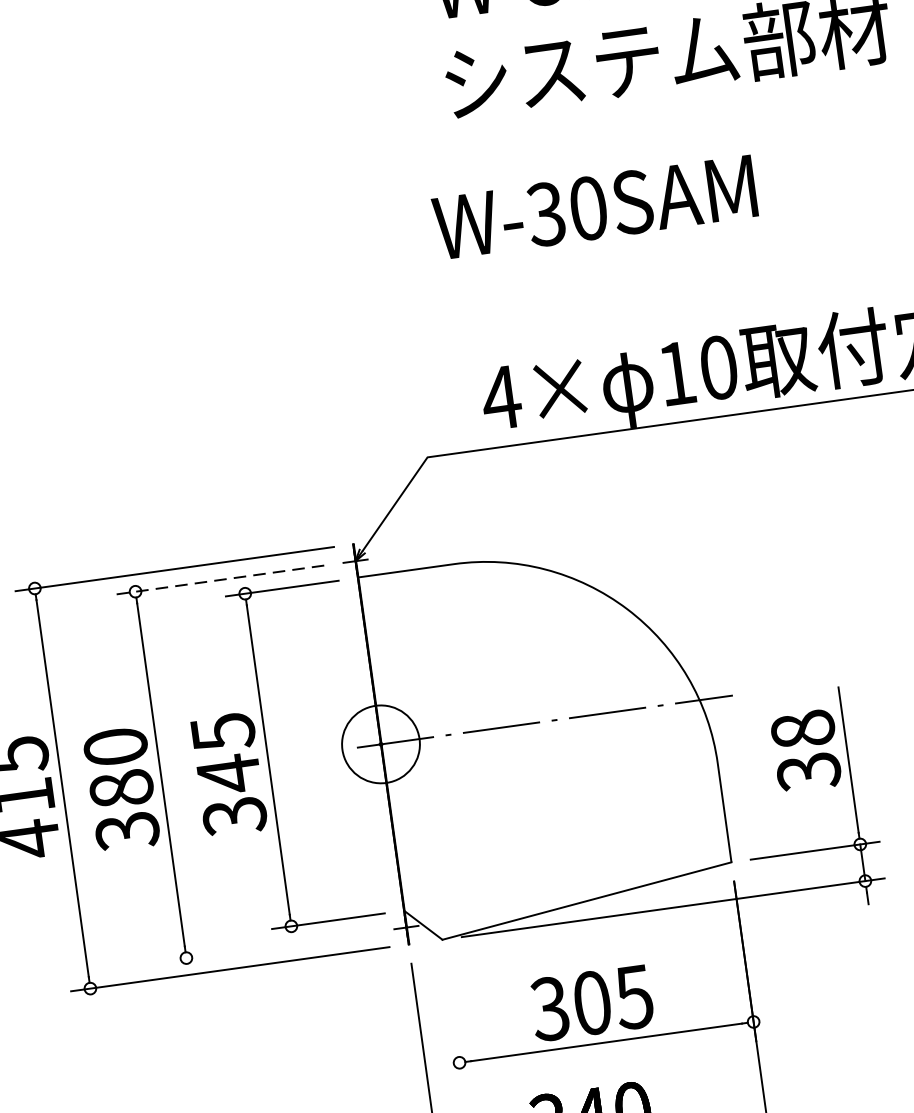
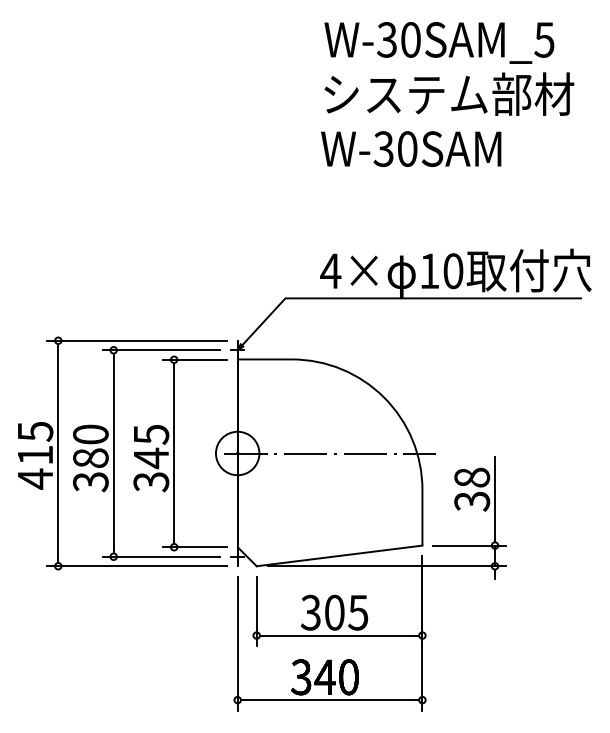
text: (595, 206) -> (411, 148), moved
line: (220, 580) -> (161, 350), dashed -> solid
line: (271, 945) -> (161, 556), added
line: (453, 1020) -> (256, 611), added

